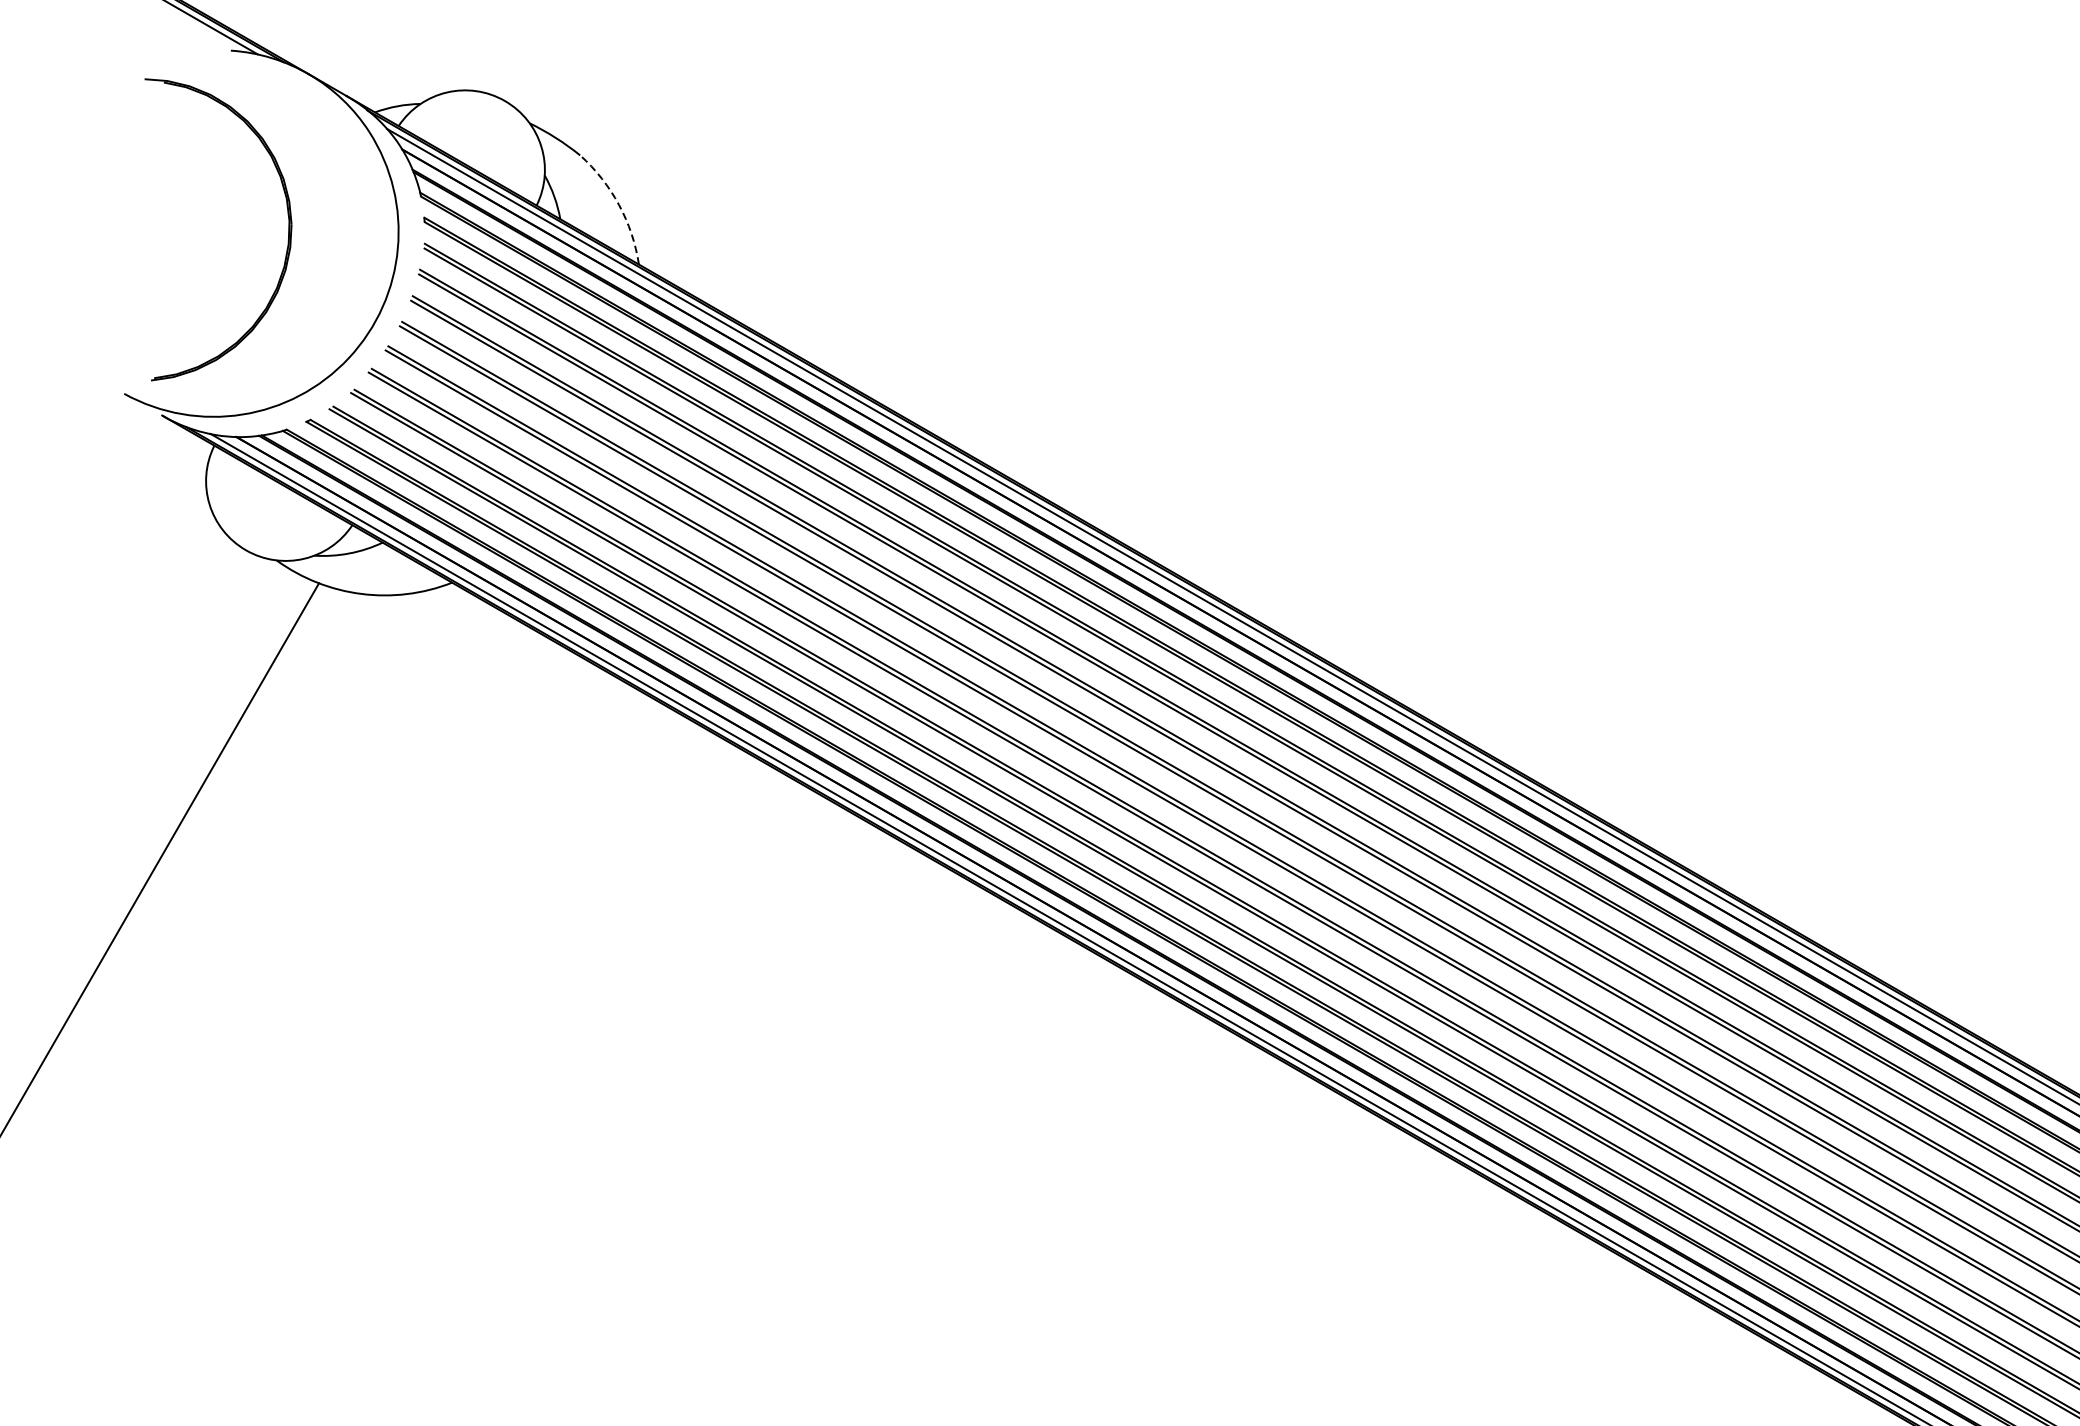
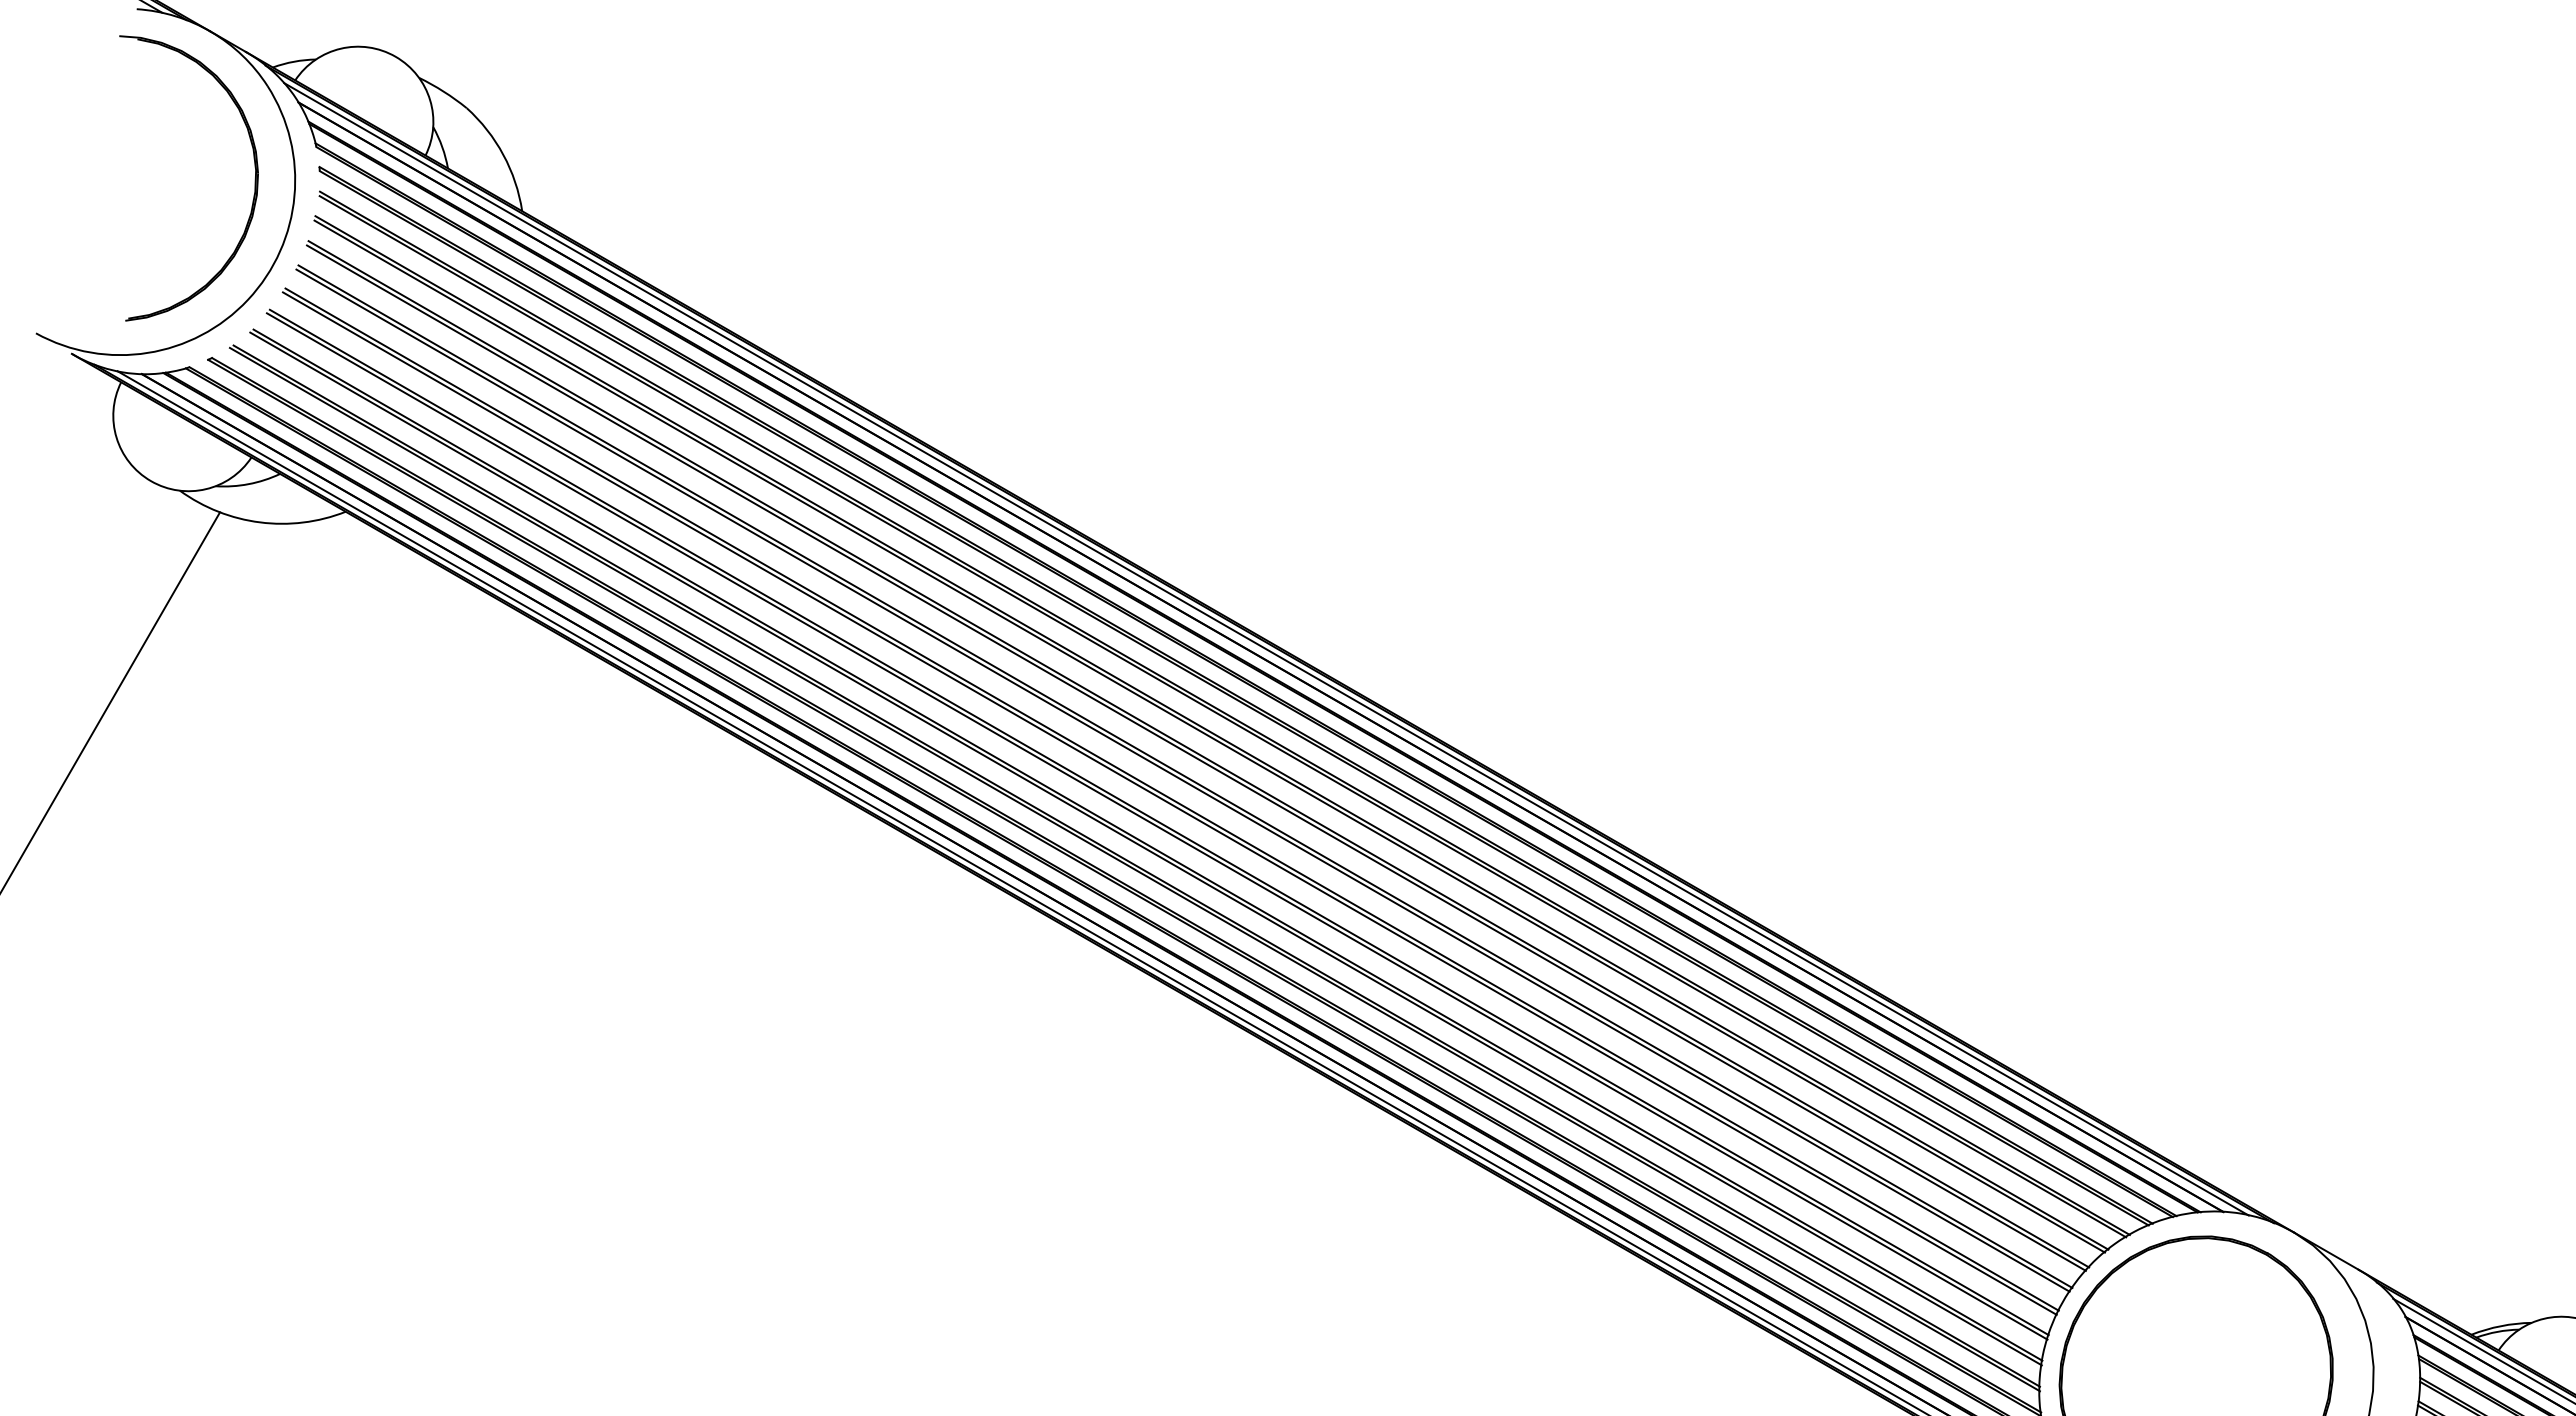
arc: (619, 204) -> (503, 154), dashed -> solid
part: (287, 230) -> (254, 179), moved

